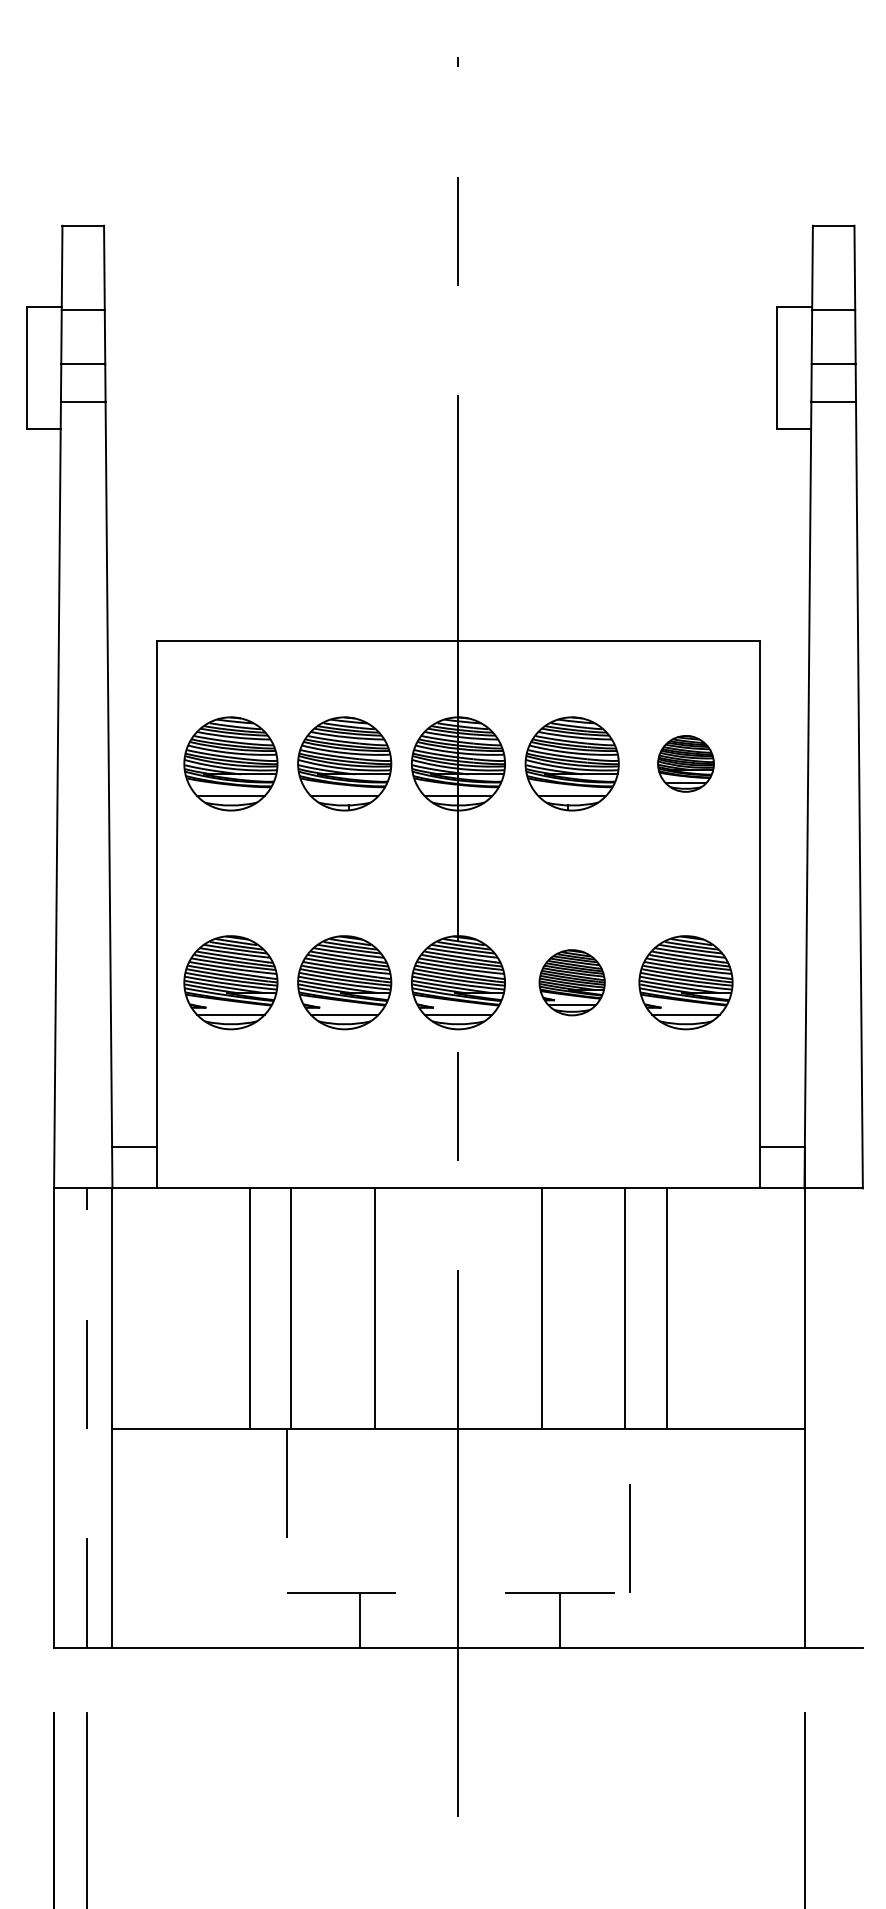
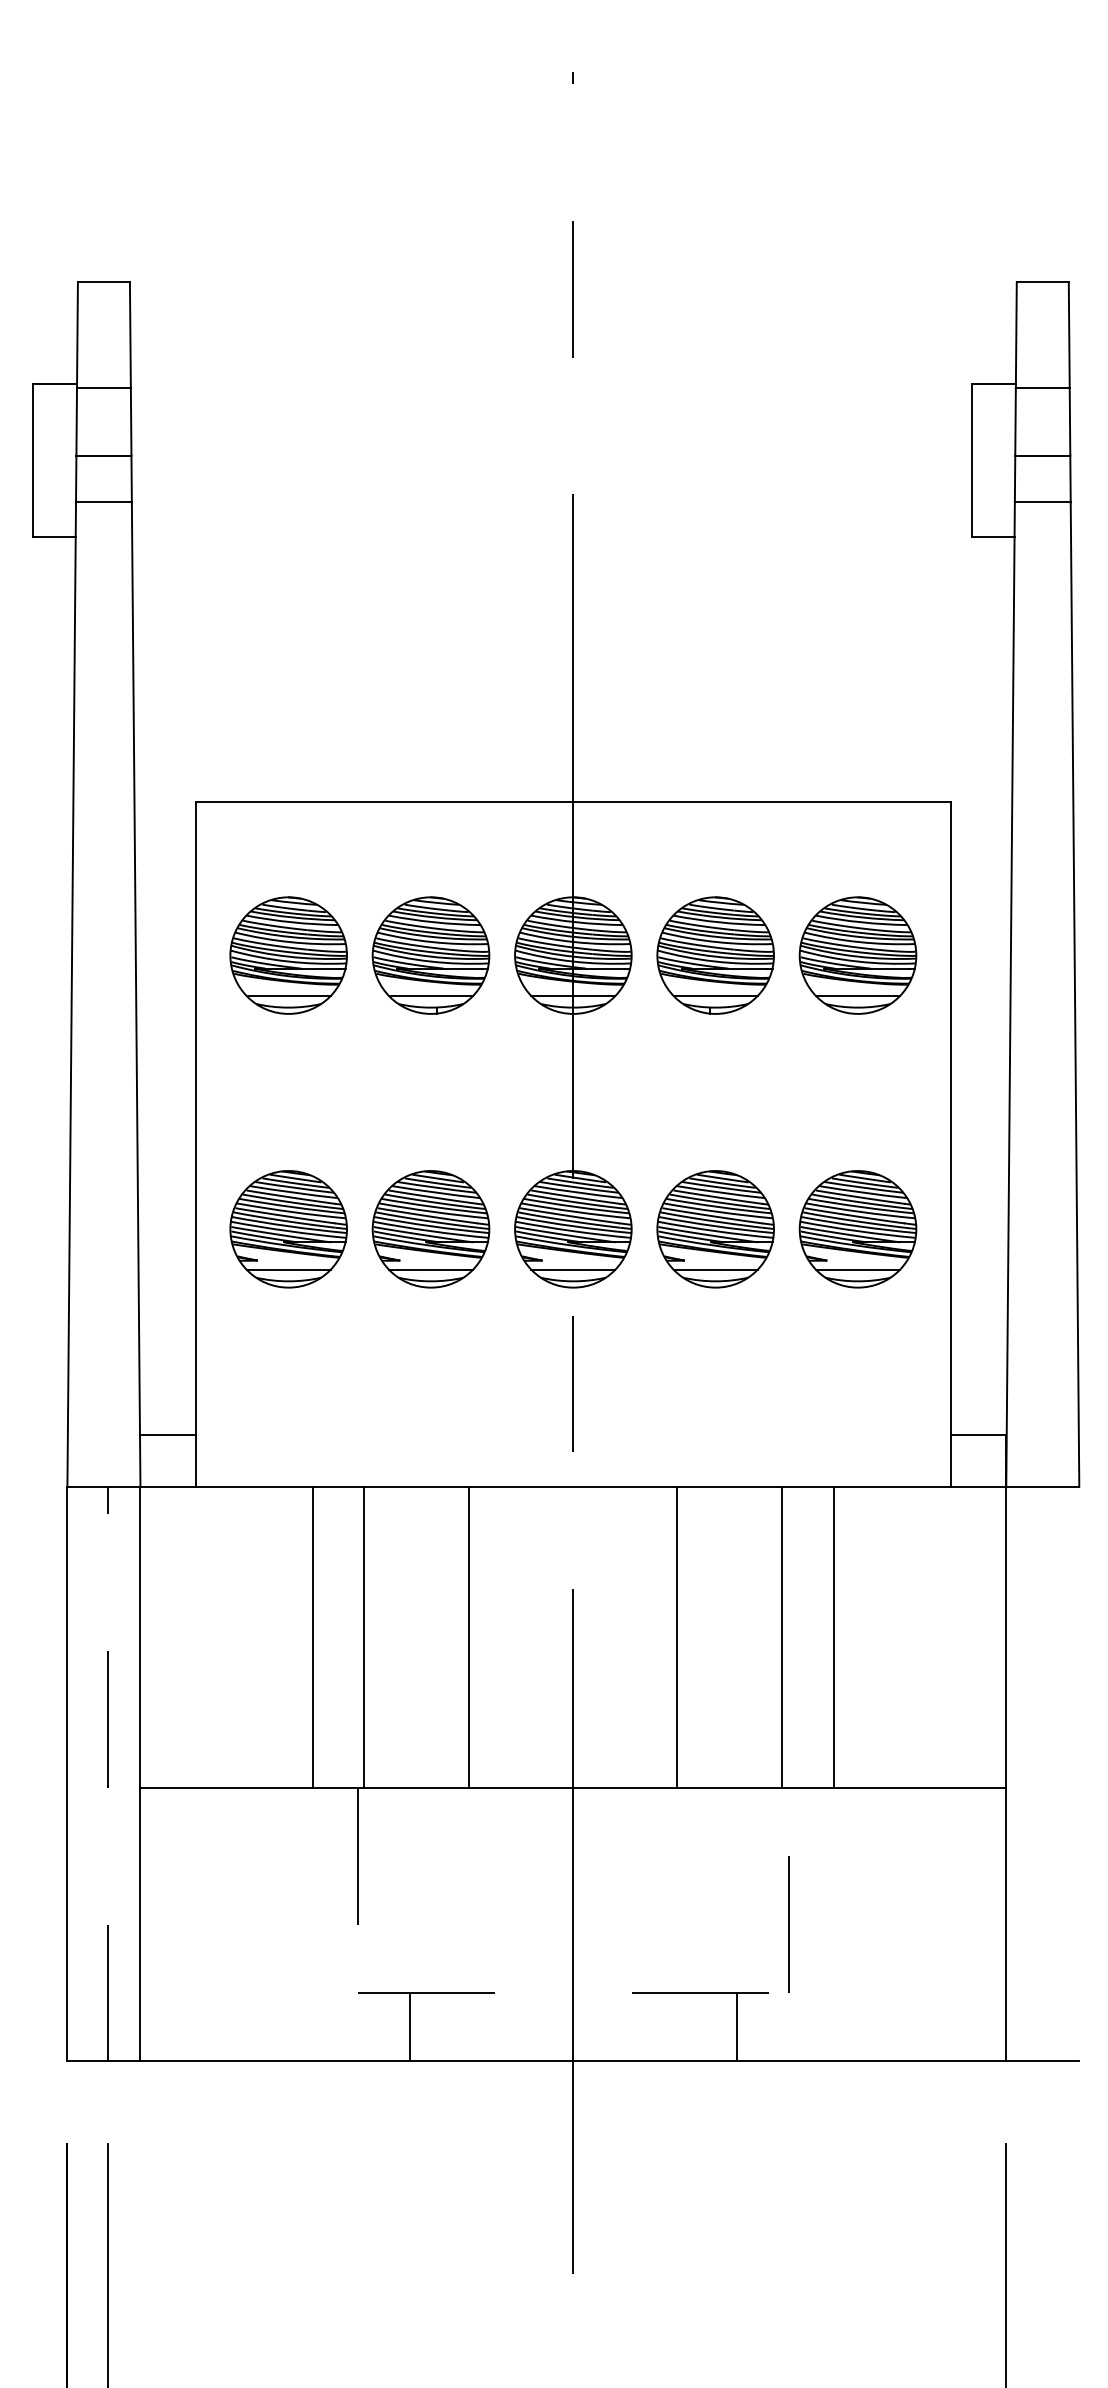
part: (685, 763) -> (857, 955), size x1.67
part: (572, 982) -> (715, 1229), size x1.43
line: (360, 1620) -> (409, 2027), moved
line: (560, 1620) -> (737, 2027), moved

